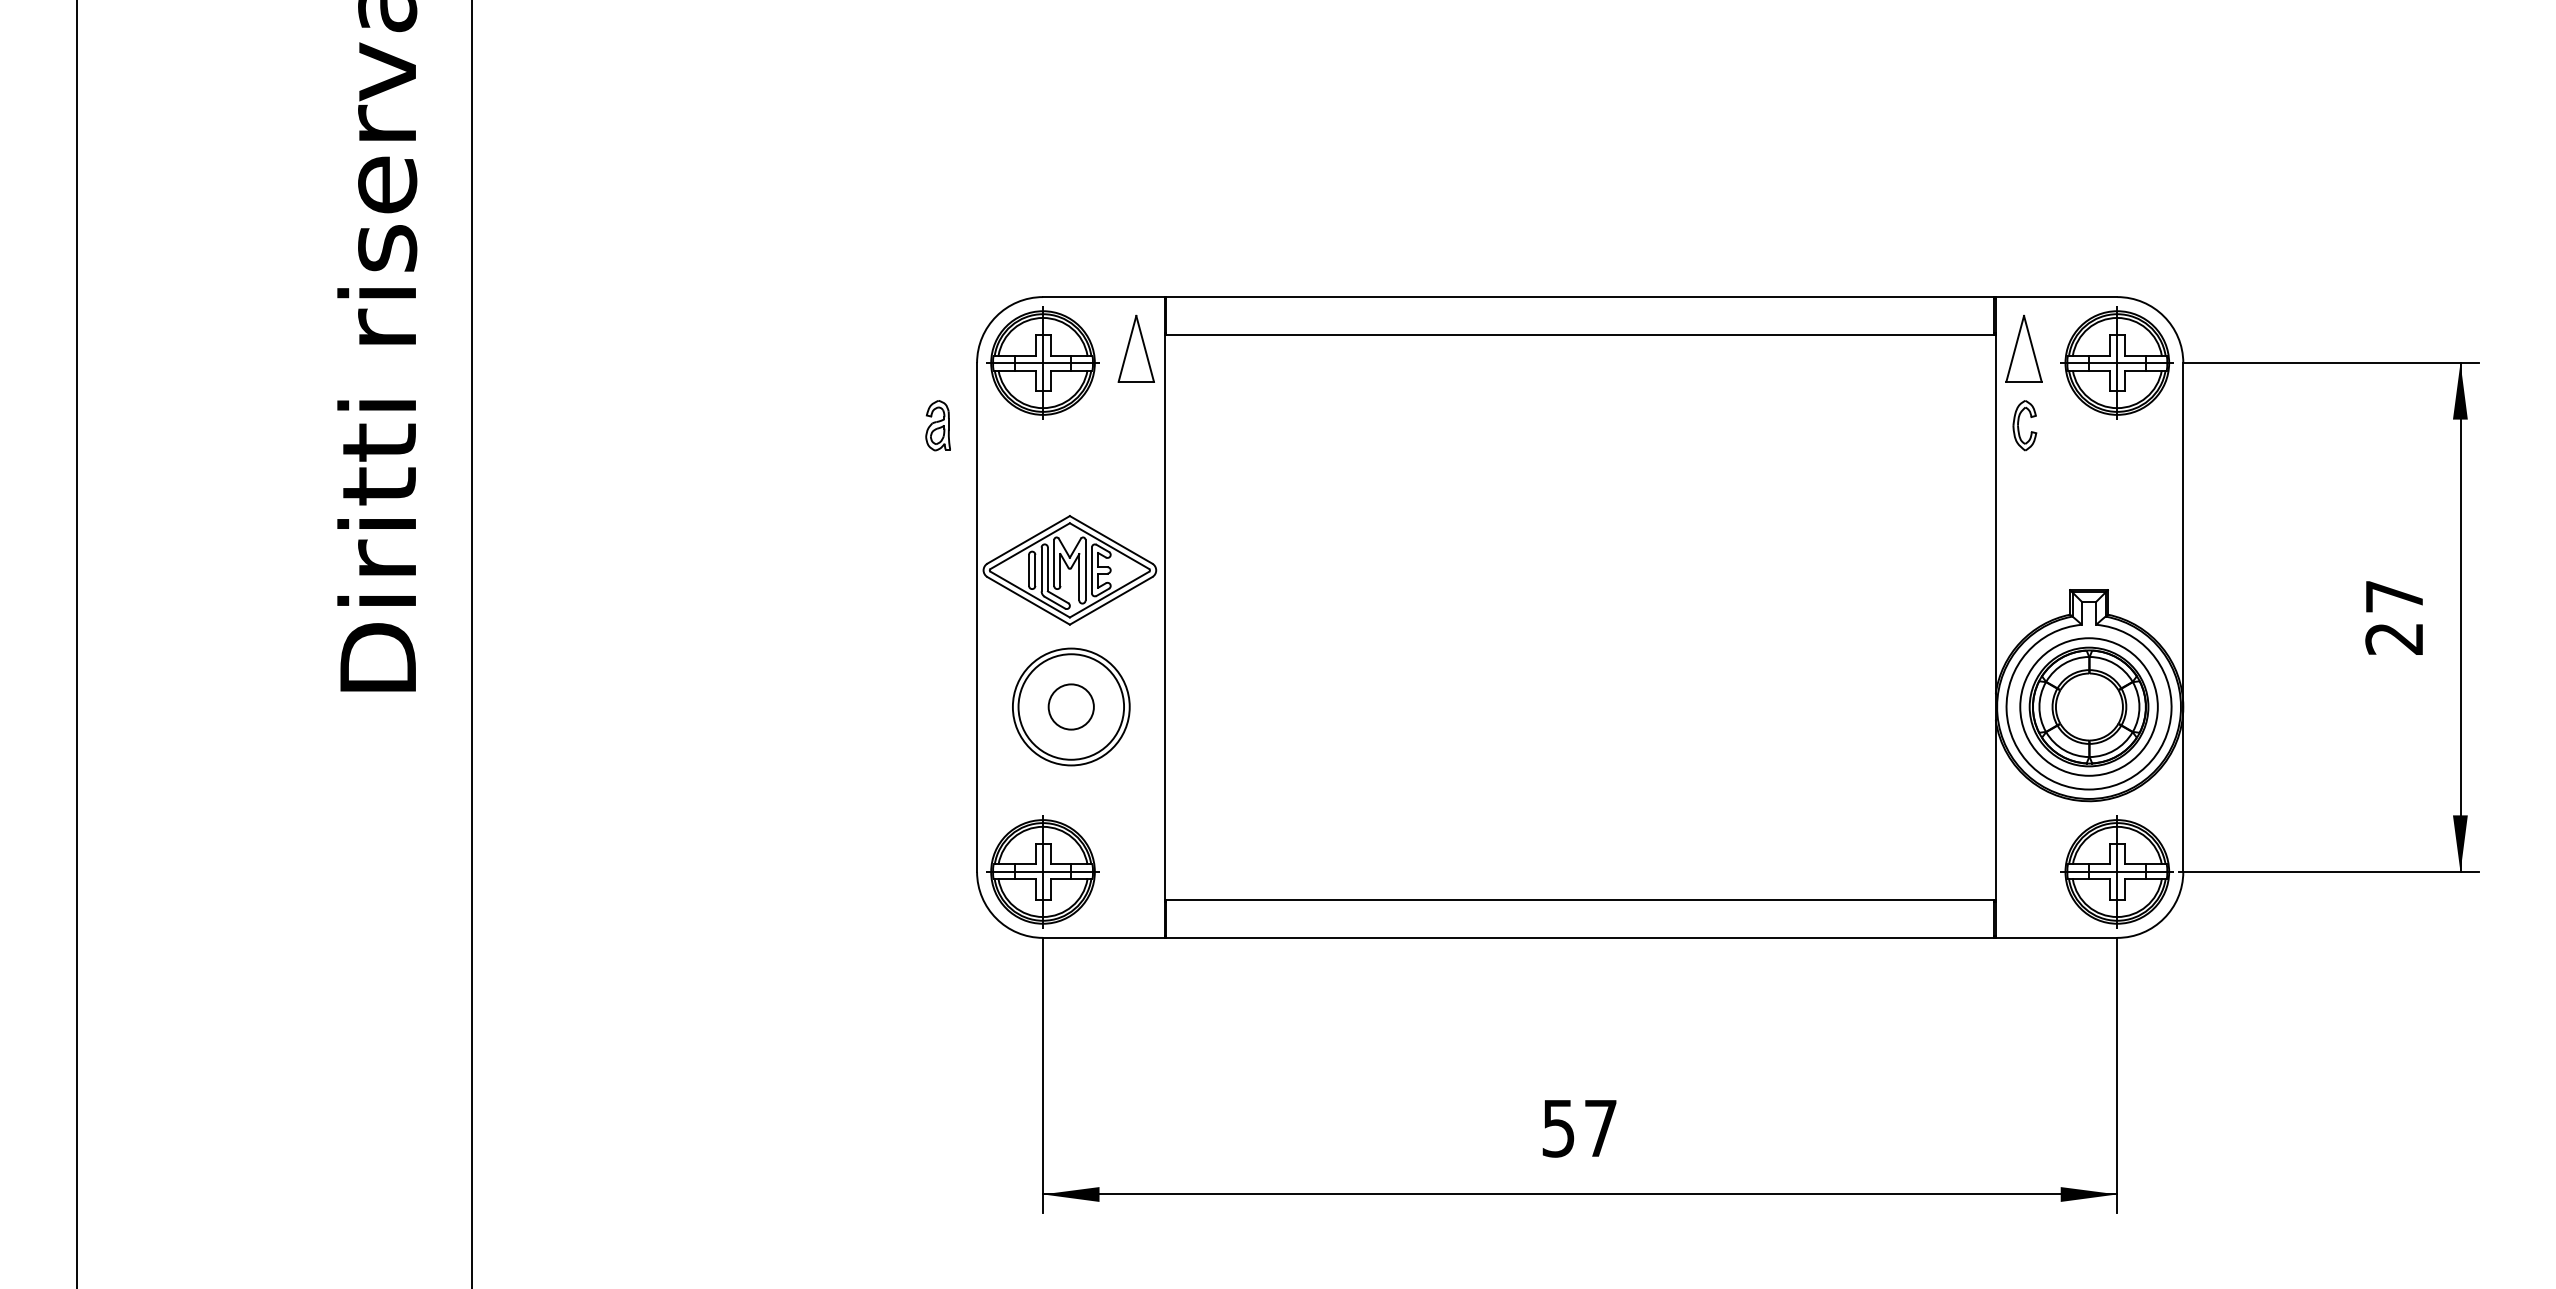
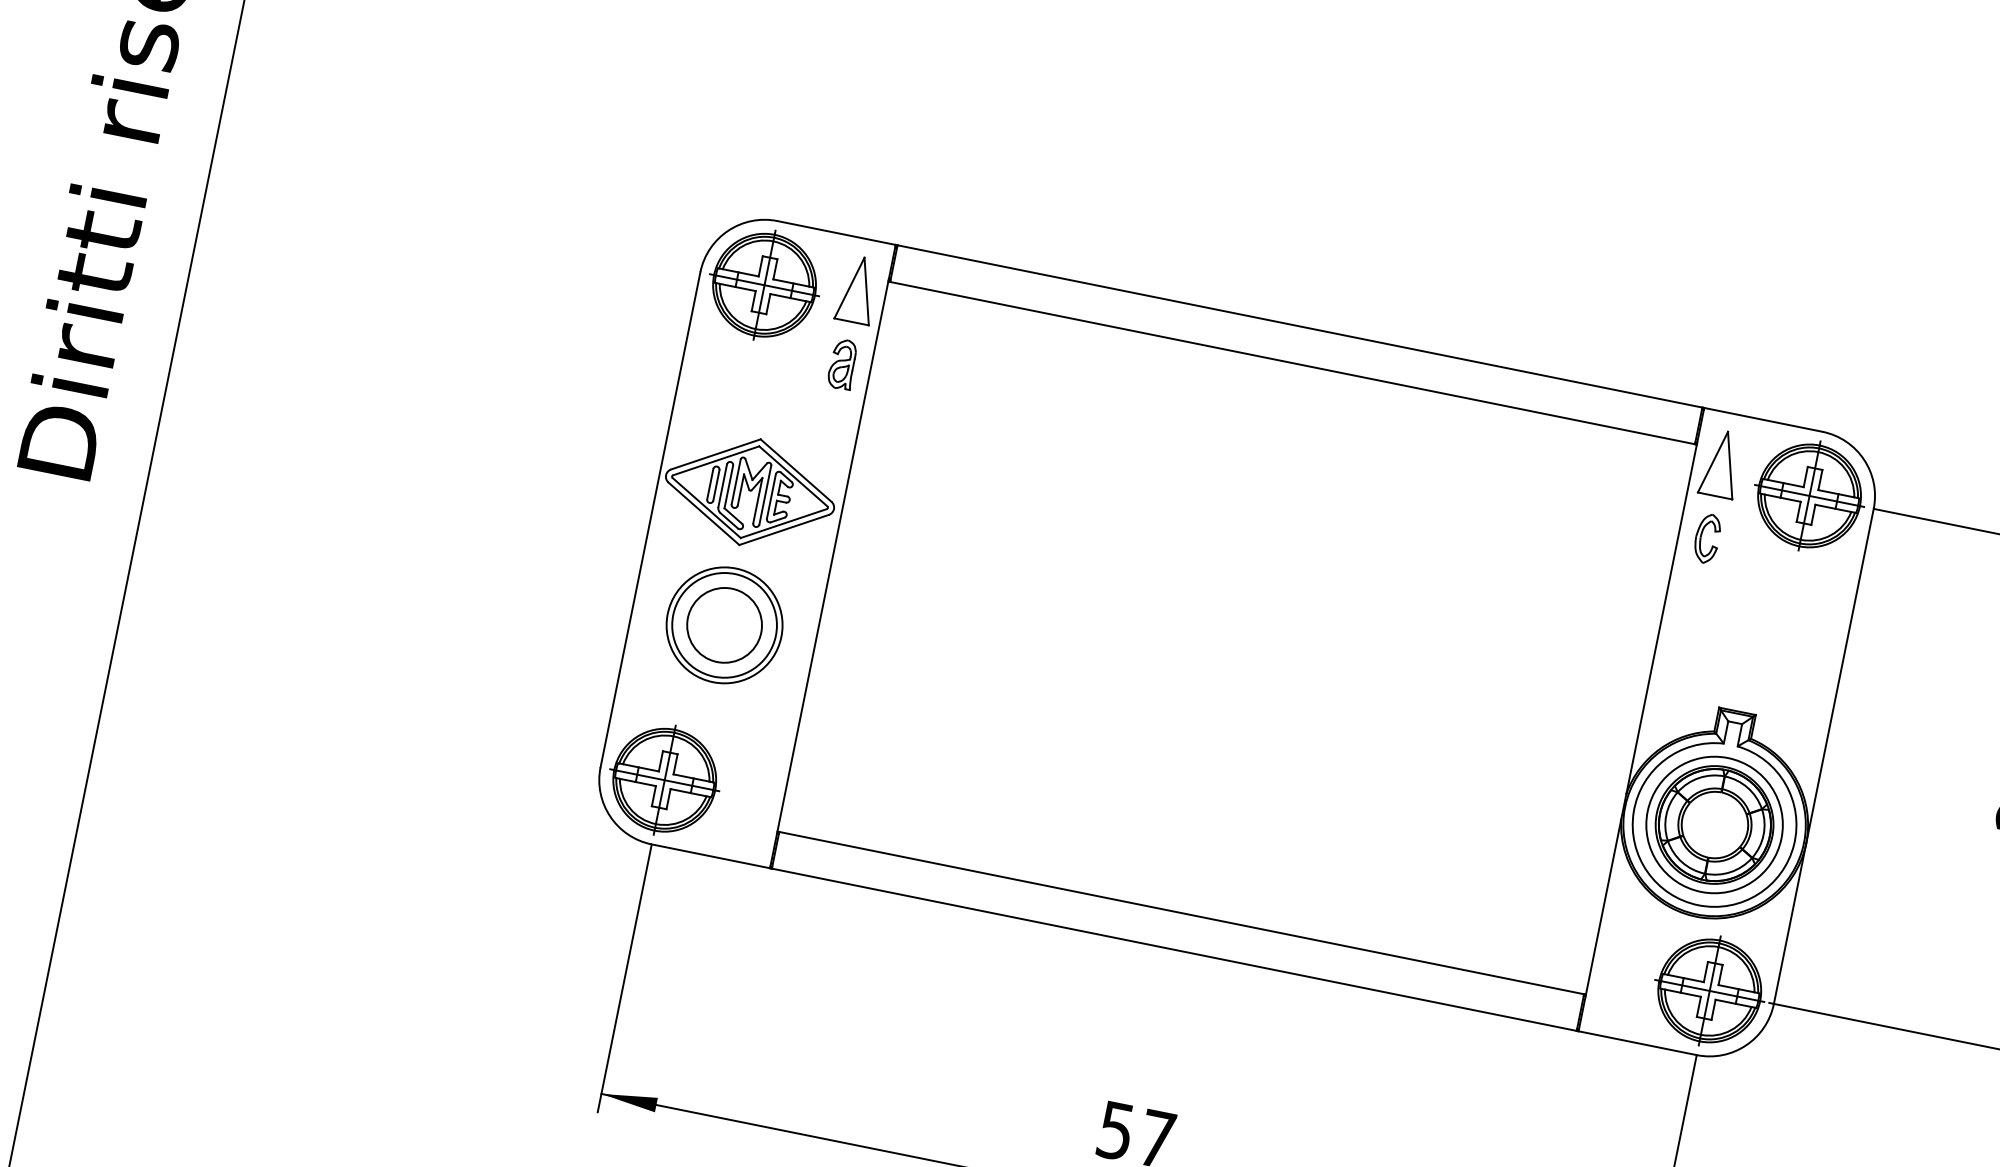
part: (937, 425) -> (842, 364), moved
circle: (1071, 706) -> (724, 624), size x1.67

